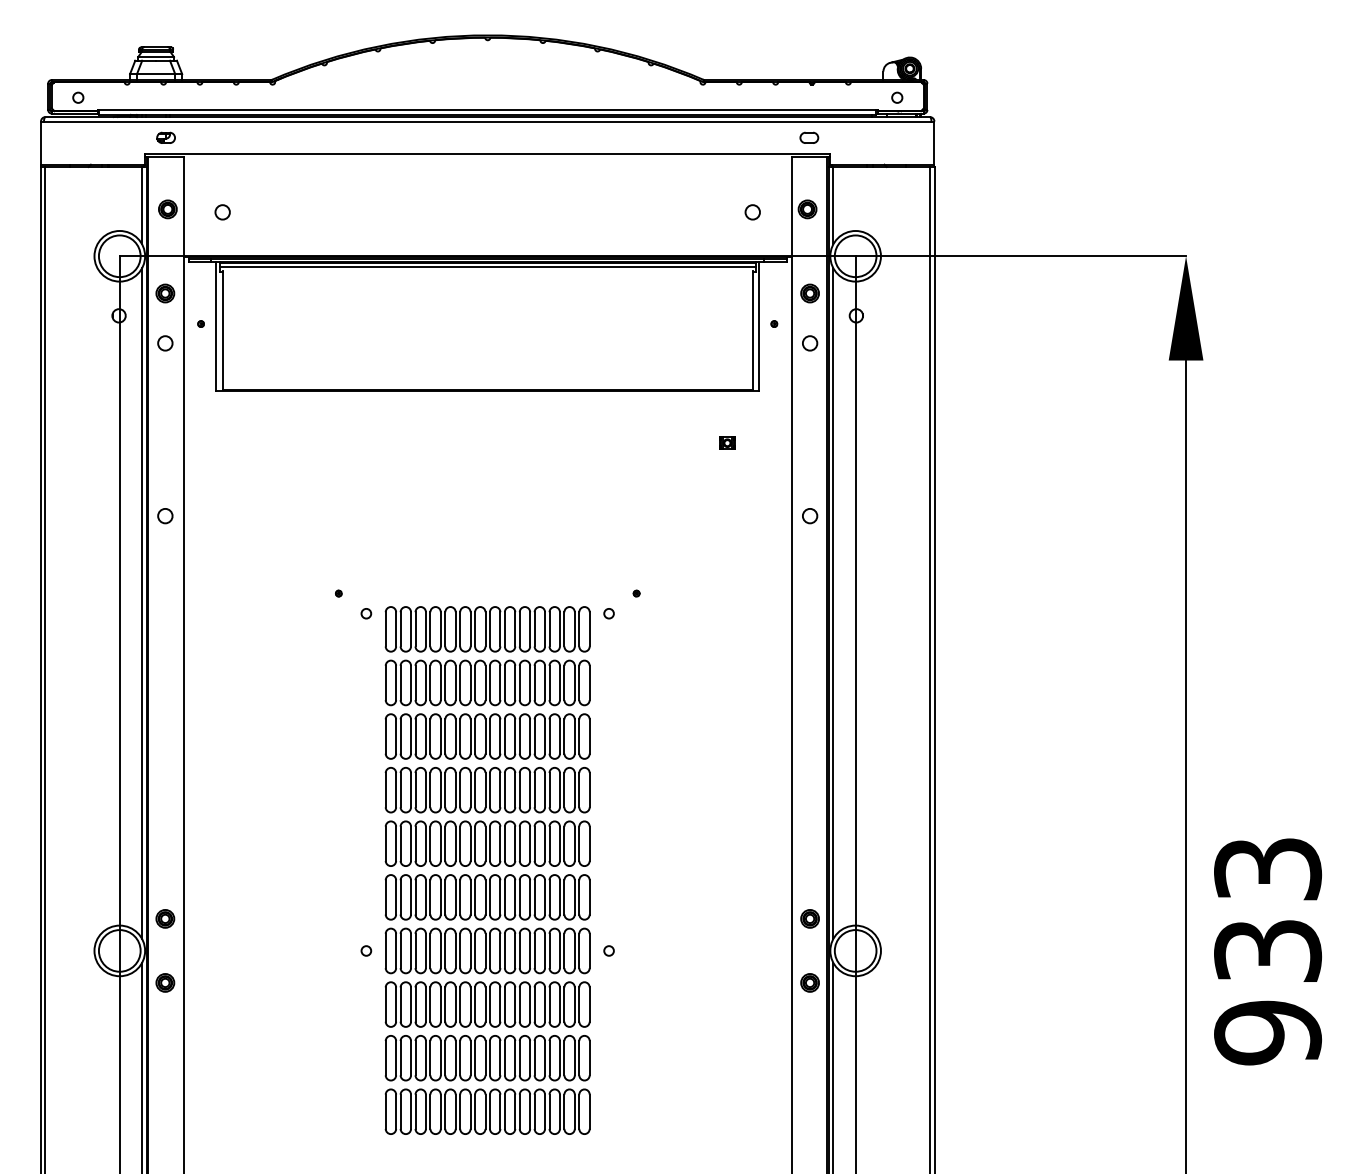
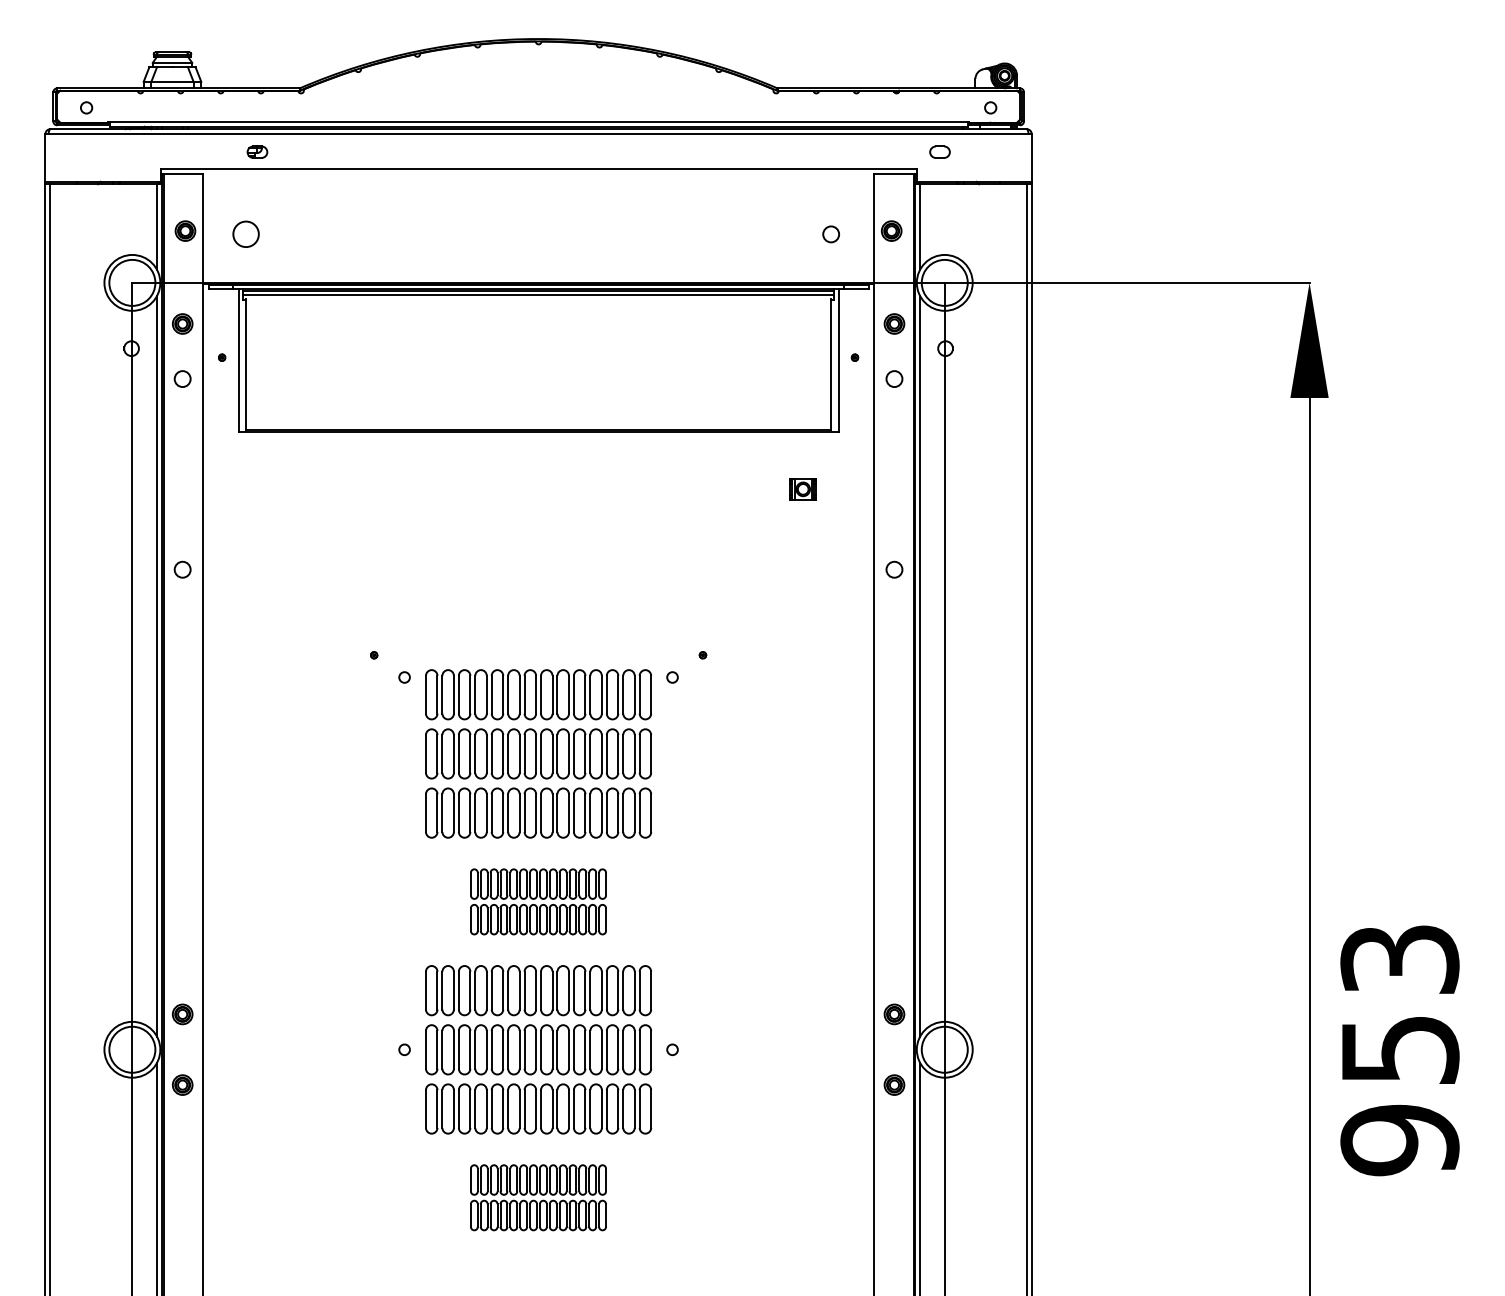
part: (165, 137) -> (256, 151), moved
part: (809, 137) -> (940, 151), moved
circle: (222, 212) -> (245, 234), size x1.6
part: (727, 442) -> (803, 488), size x1.6
part: (487, 816) -> (538, 901), size x0.6
text: (1267, 950) -> (1399, 1049), 933 -> 953
part: (487, 1084) -> (538, 1197), size x0.6

